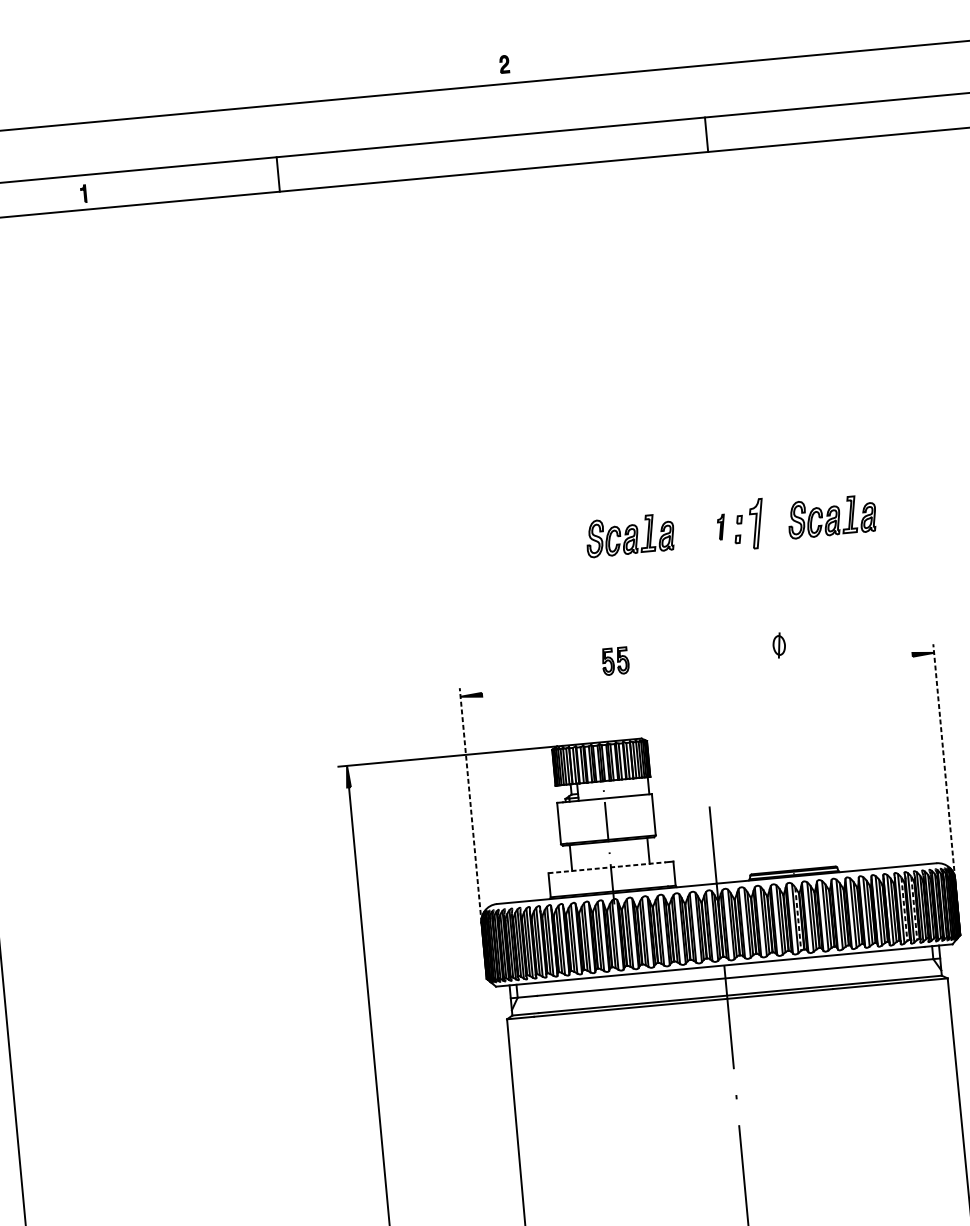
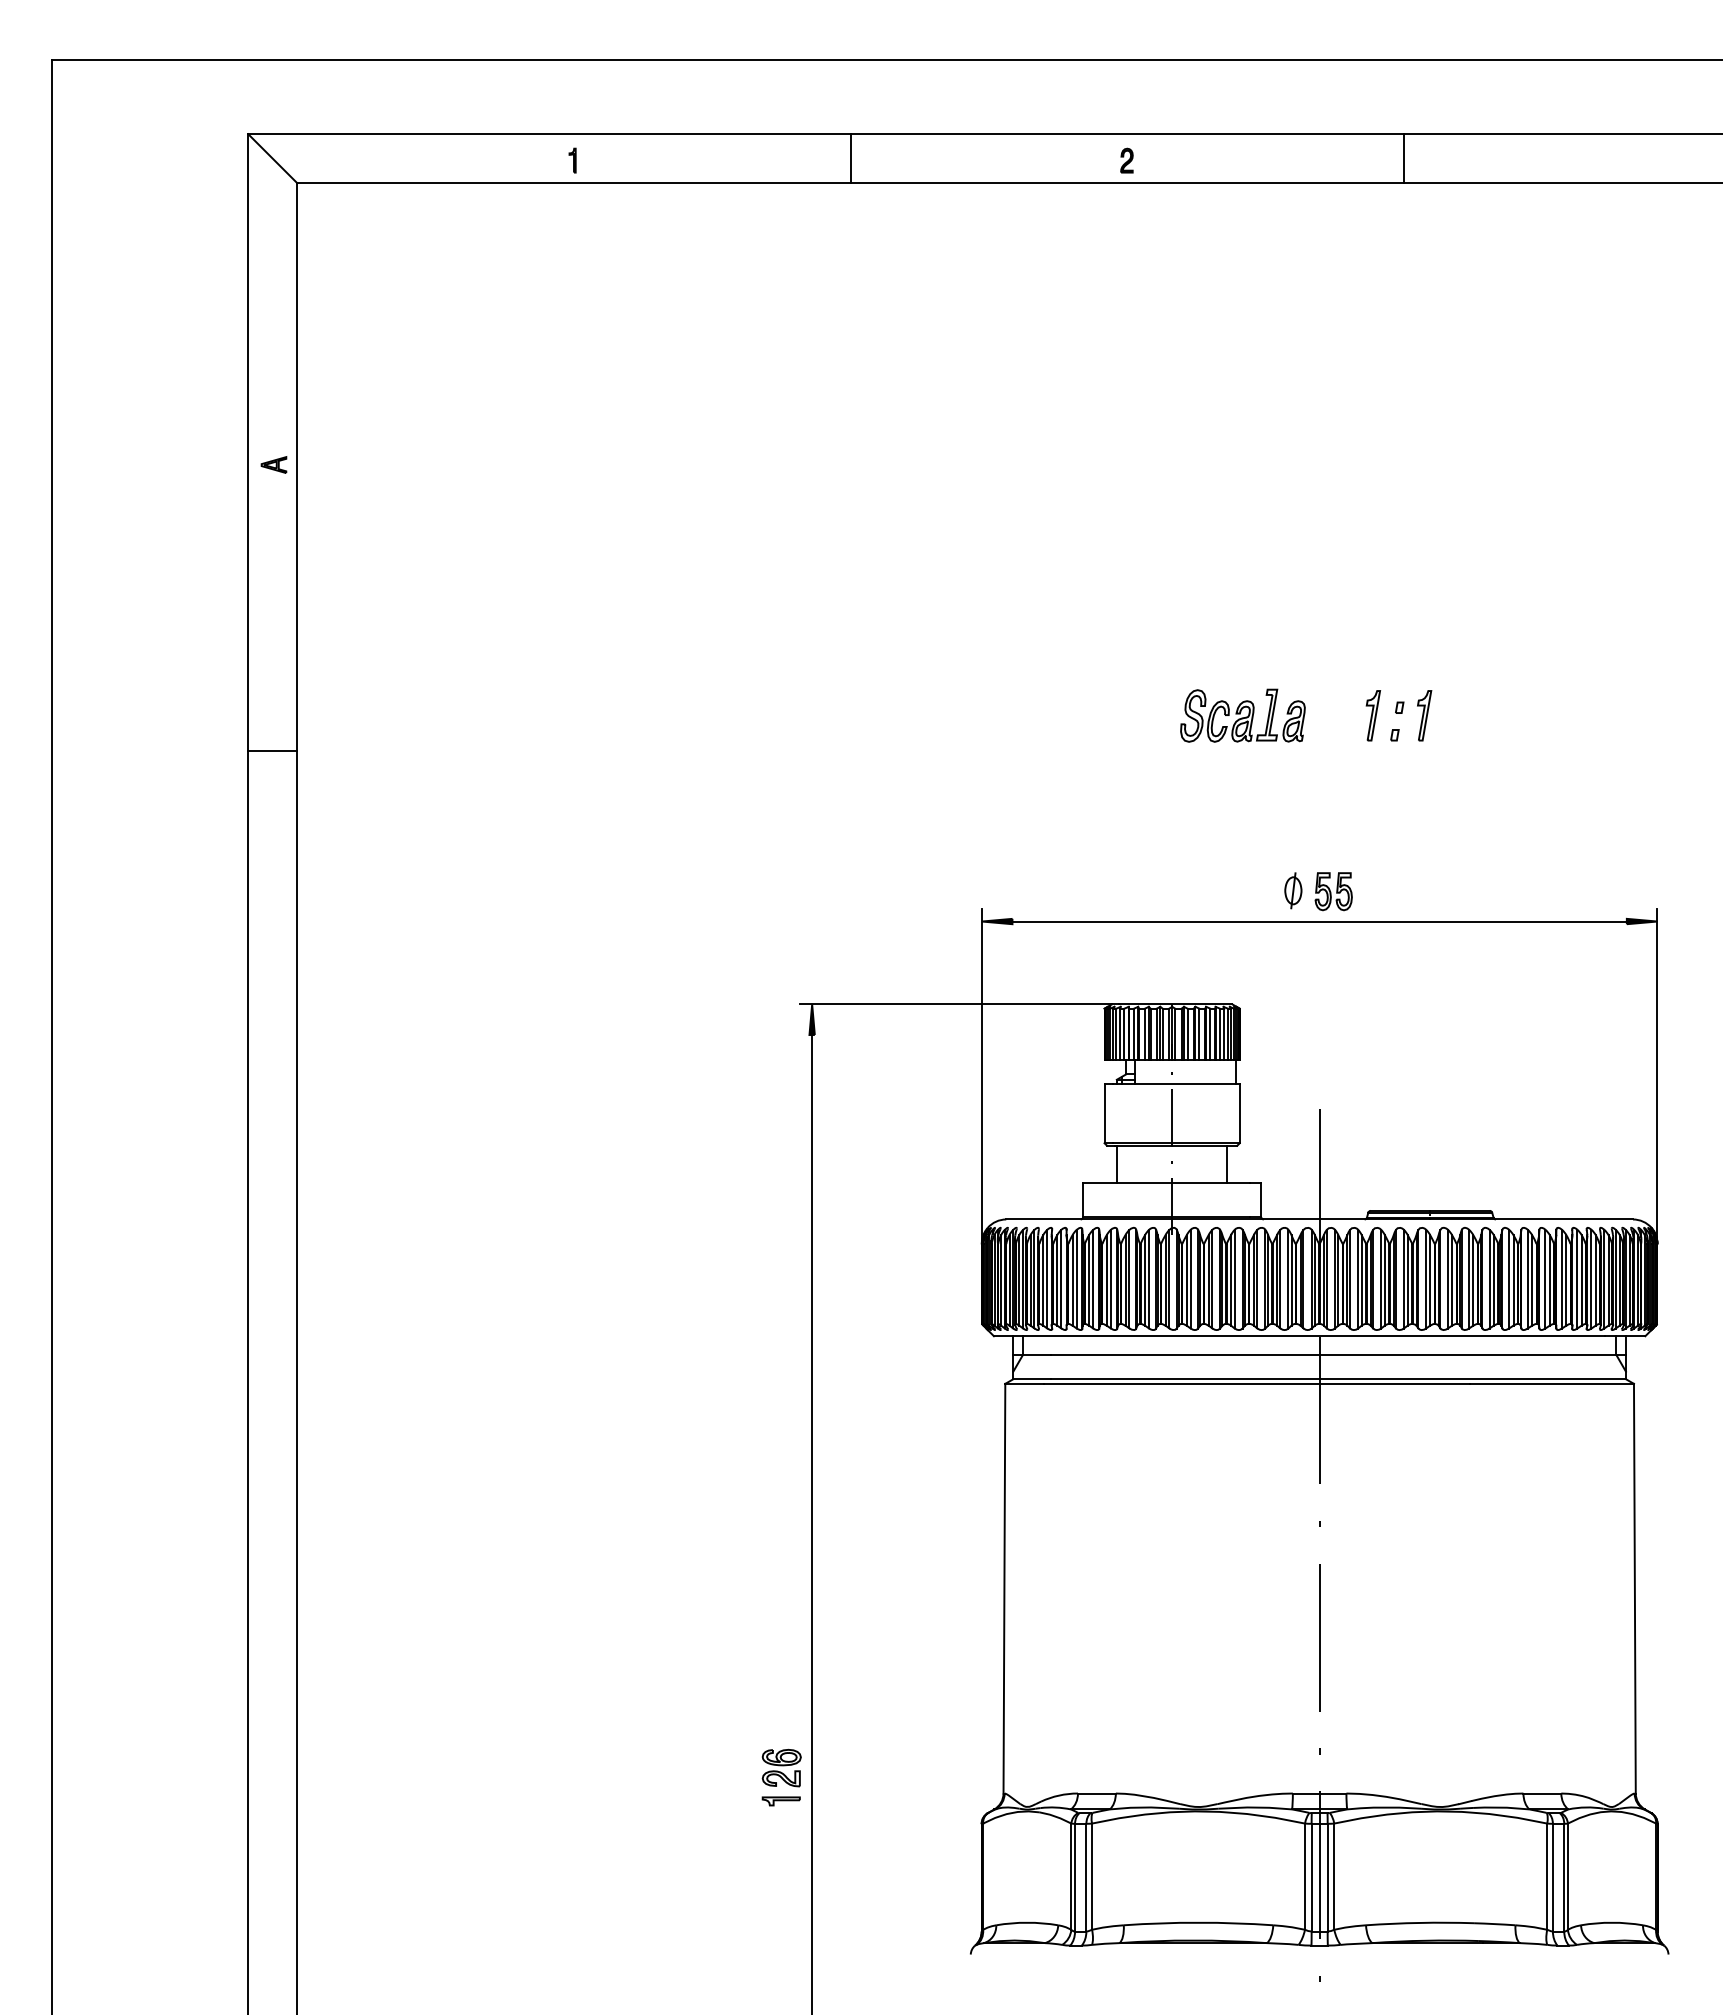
part: (504, 64) -> (1126, 160), moved
line: (278, 174) -> (850, 158), moved
part: (83, 193) -> (572, 160), moved
part: (831, 516) -> (1530, 715), removed
part: (757, 523) -> (1424, 715), size x0.71
part: (721, 526) -> (1373, 715), size x1.43
part: (779, 645) -> (1293, 890), moved
part: (615, 661) -> (1333, 891), moved
line: (697, 674) -> (1319, 921), added
line: (944, 760) -> (1657, 1075), dashed -> solid
line: (470, 804) -> (981, 1075), dashed -> solid
line: (606, 867) -> (1166, 1182), dashed -> solid
line: (914, 908) -> (1595, 1280), dashed -> solid
line: (904, 909) -> (1581, 1280), dashed -> solid
line: (798, 919) -> (1430, 1280), dashed -> solid

